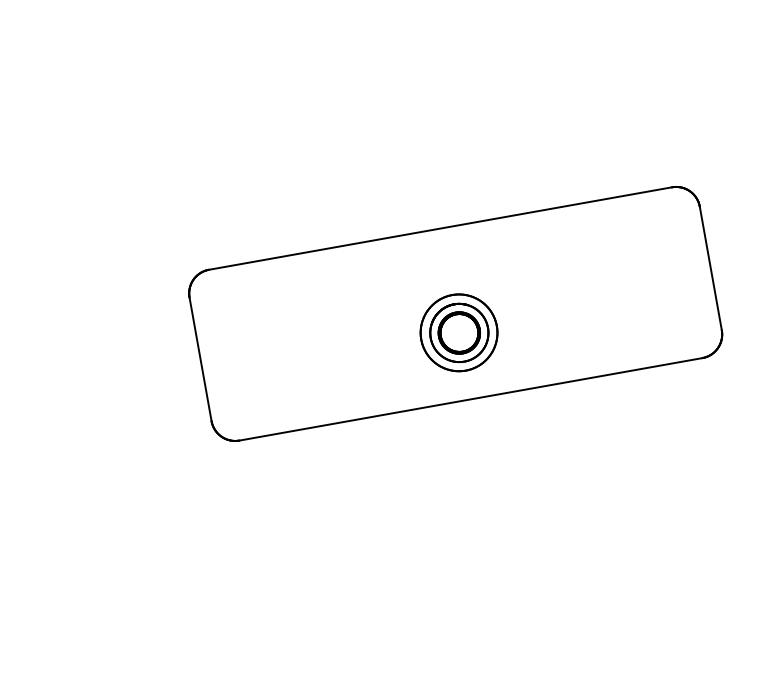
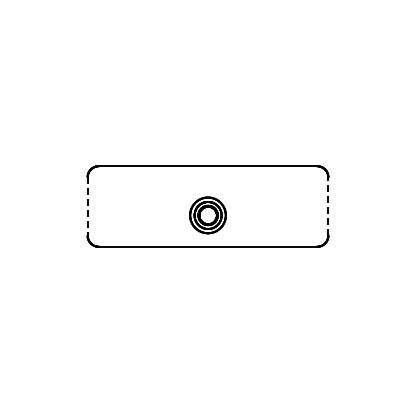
line: (711, 268) -> (328, 206), solid -> dashed
line: (200, 359) -> (87, 206), solid -> dashed

